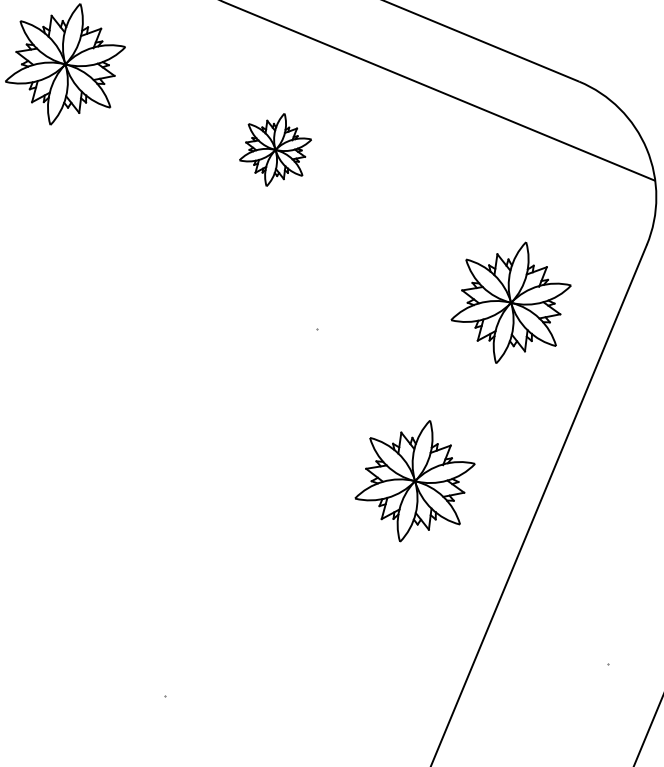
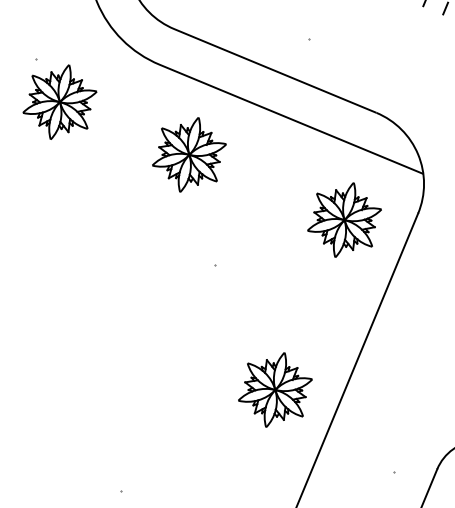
part: (275, 149) -> (189, 154), size x1.67
part: (511, 301) -> (344, 219), moved
part: (415, 480) -> (275, 389), moved

